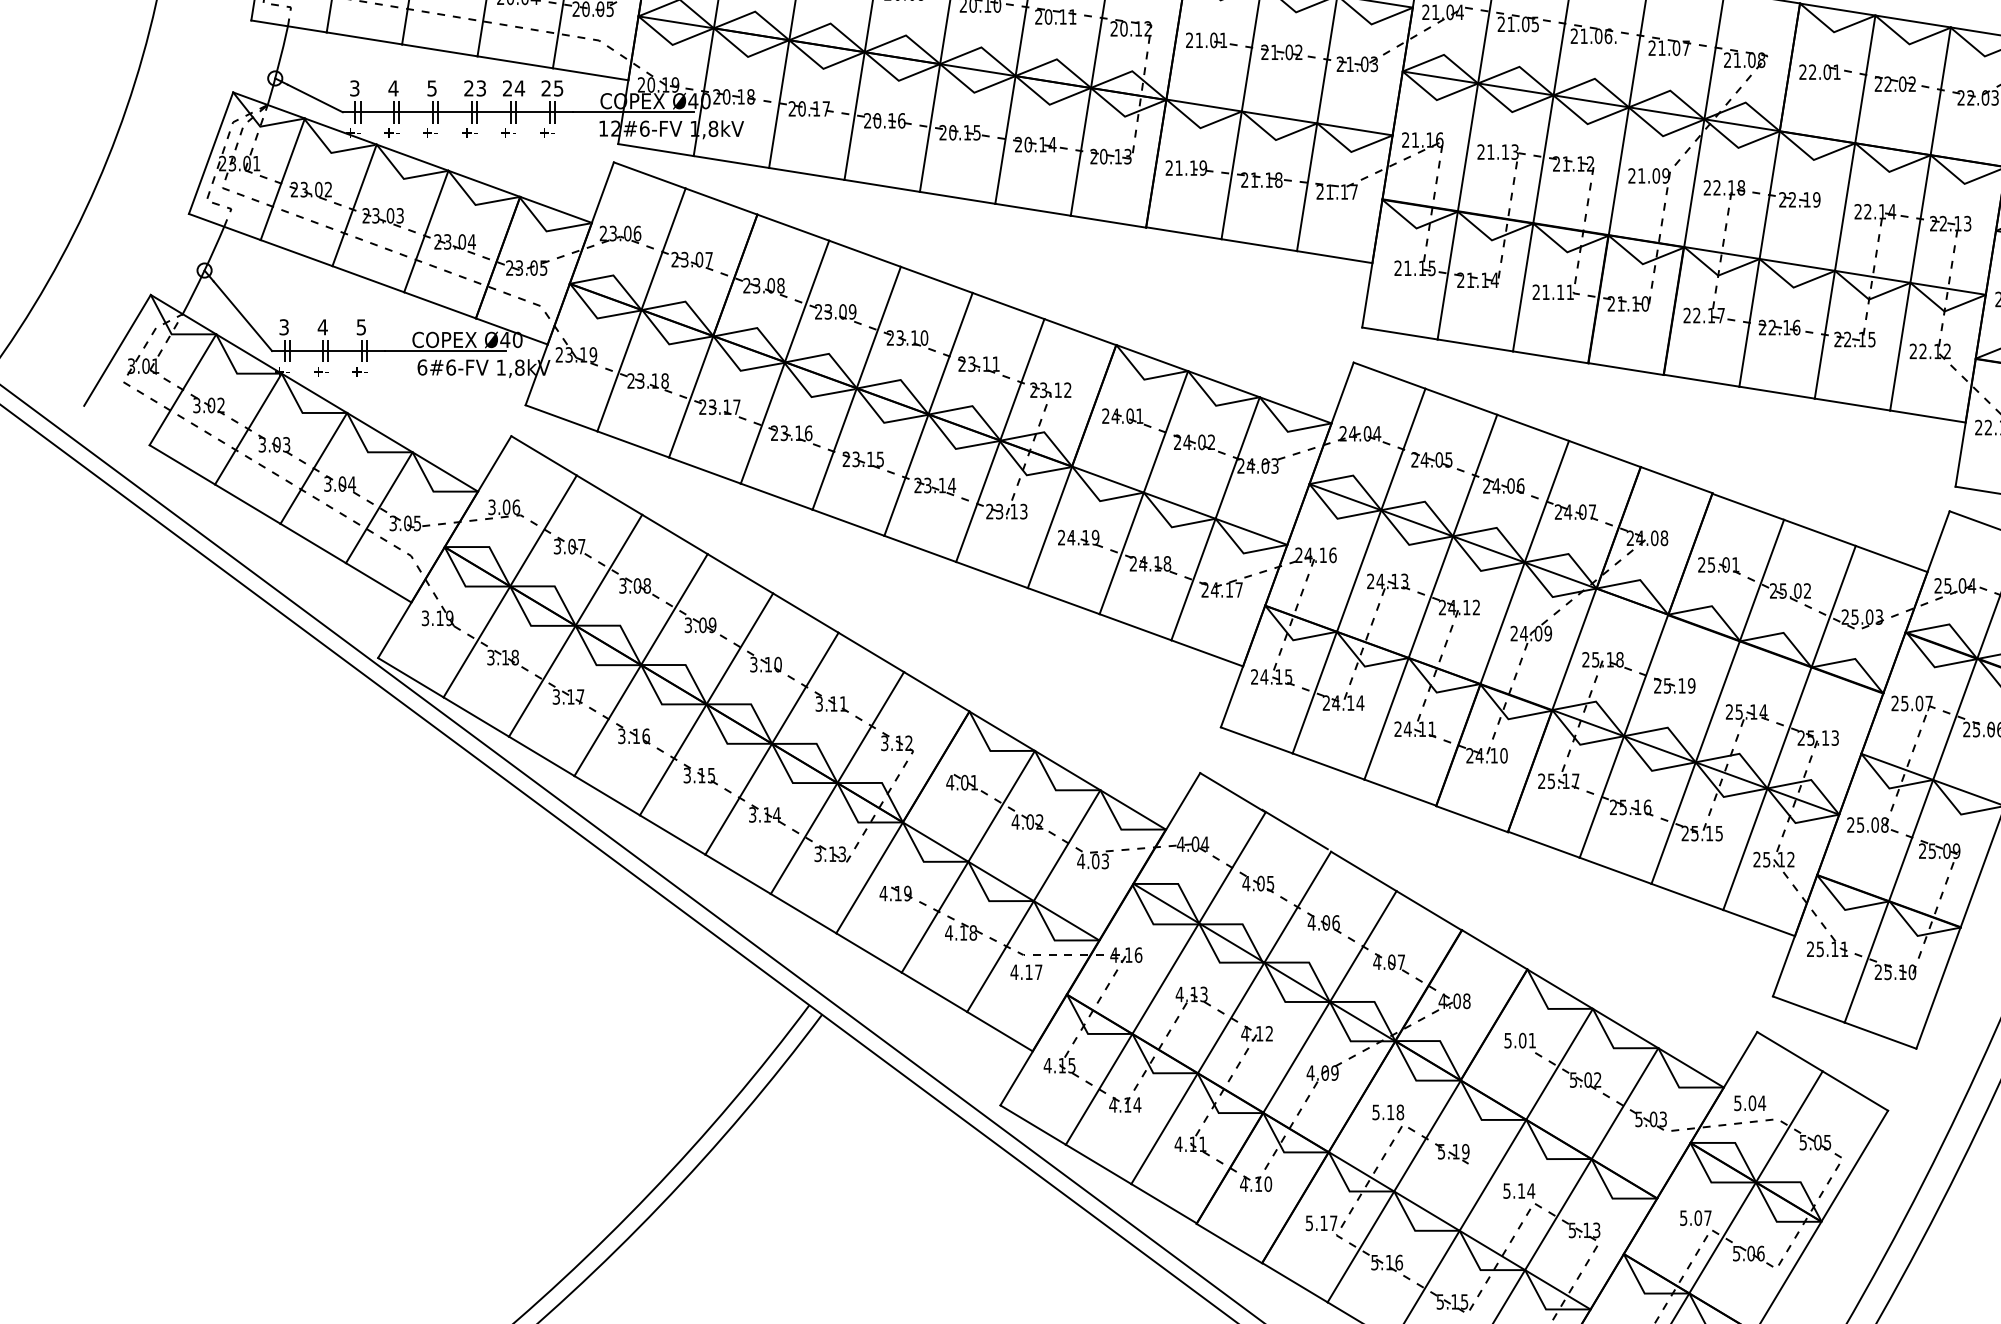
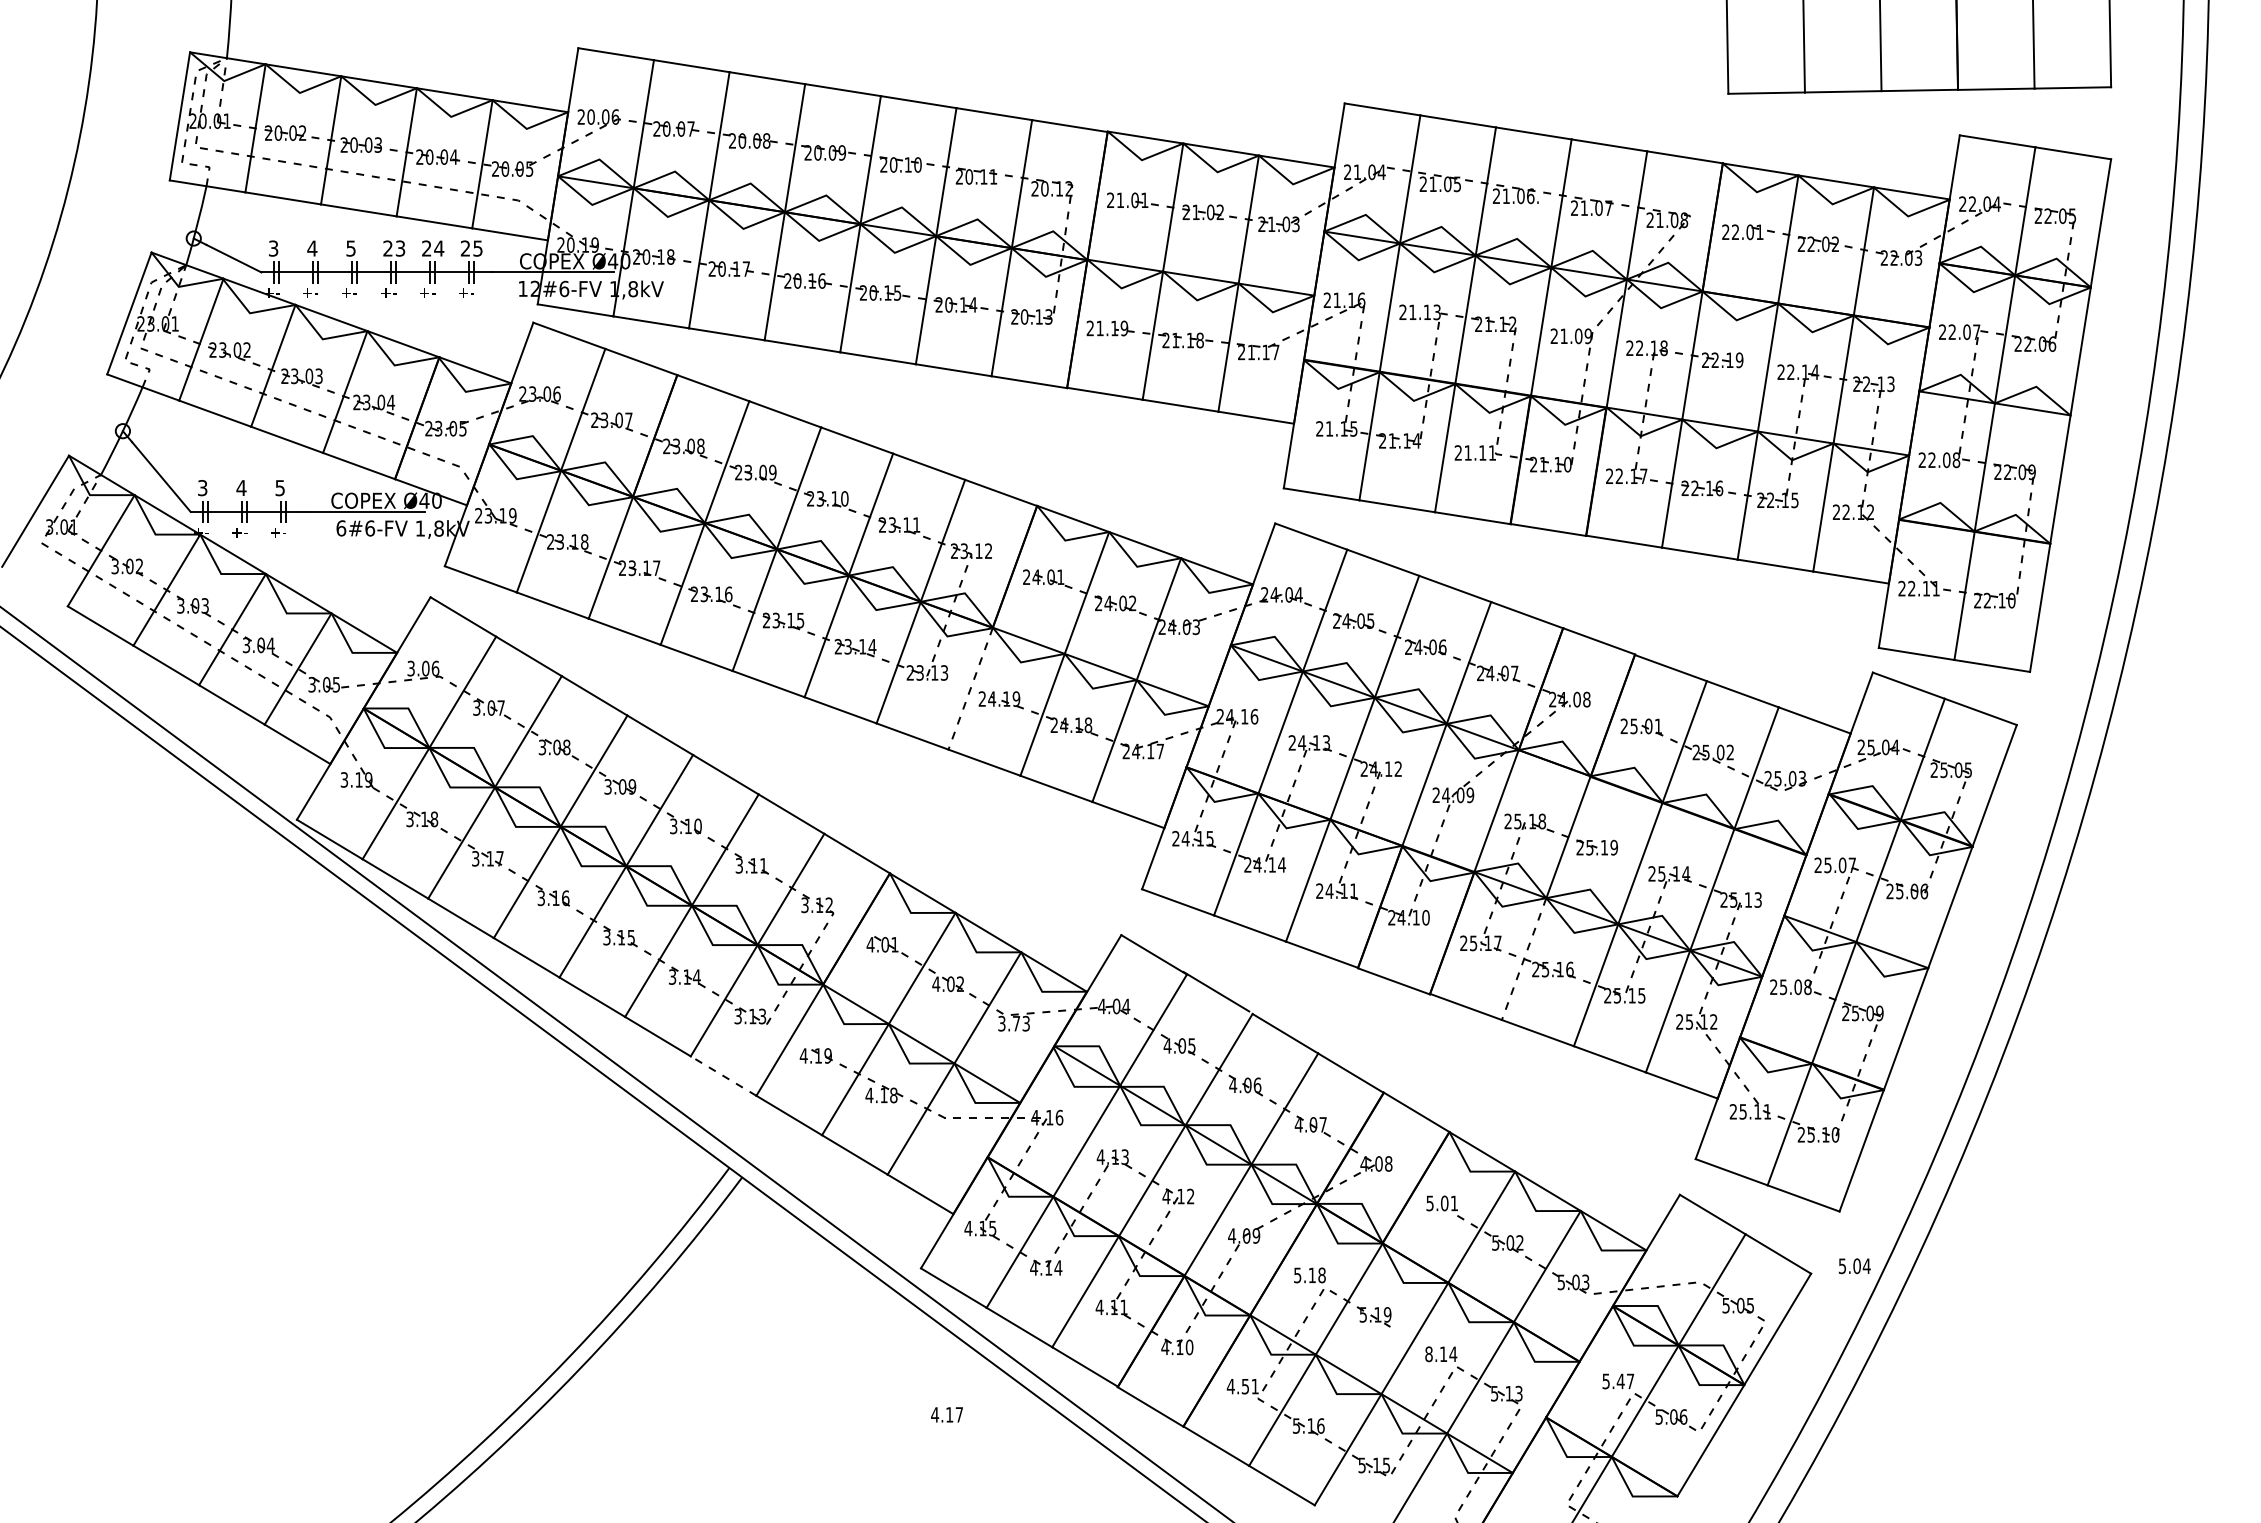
line: (1049, 527) -> (970, 688), solid -> dashed
line: (1602, 797) -> (1524, 959), solid -> dashed
text: (1087, 861) -> (1008, 1023), 4.03 -> 3.73
line: (803, 913) -> (723, 1075), solid -> dashed
text: (1025, 971) -> (946, 1414), moved
text: (1749, 1103) -> (1854, 1266), moved
text: (1506, 1191) -> (1428, 1354), 5.14 -> 8.14
text: (1697, 1218) -> (1620, 1381), 5.07 -> 5.47
text: (1321, 1223) -> (1242, 1386), 5.17 -> 4.51

